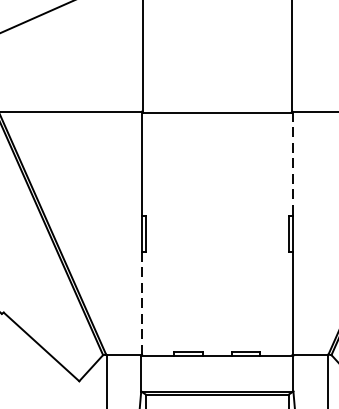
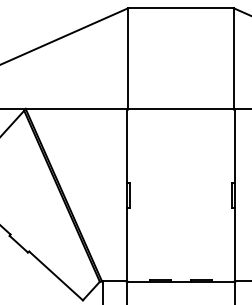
line: (292, 164) -> (234, 146), dashed -> solid
line: (142, 304) -> (127, 245), dashed -> solid

